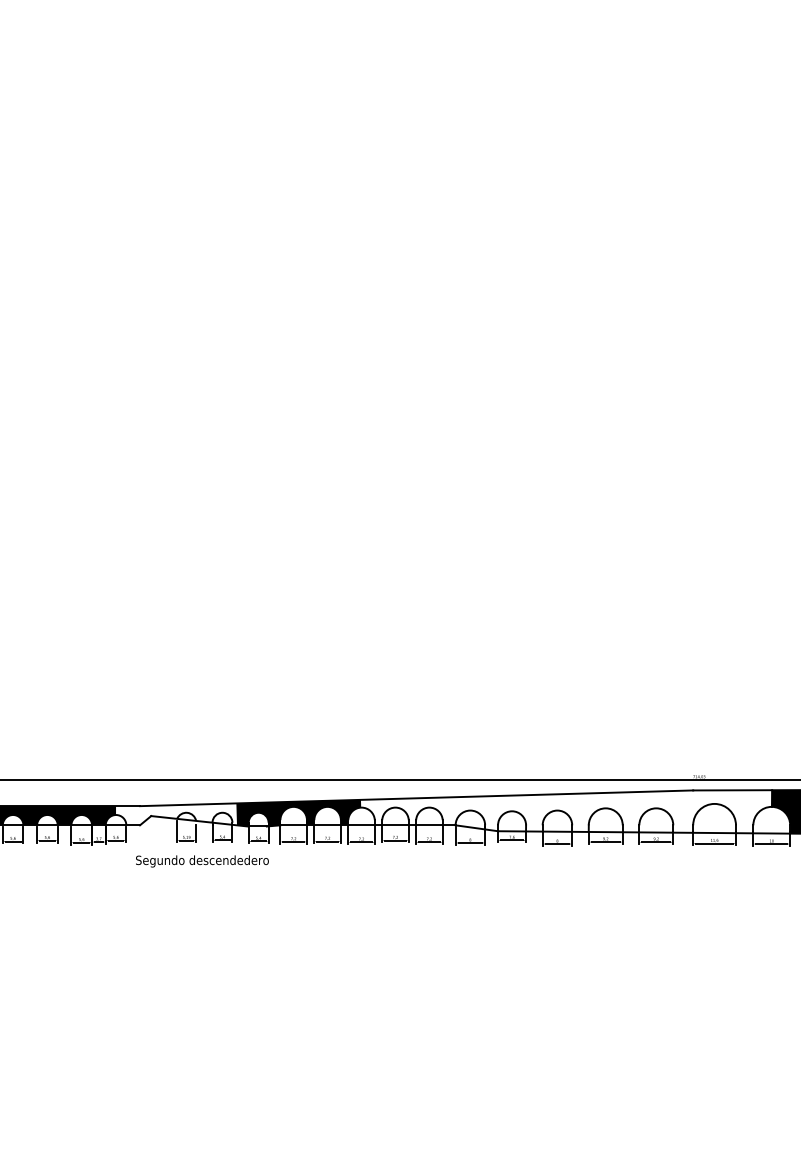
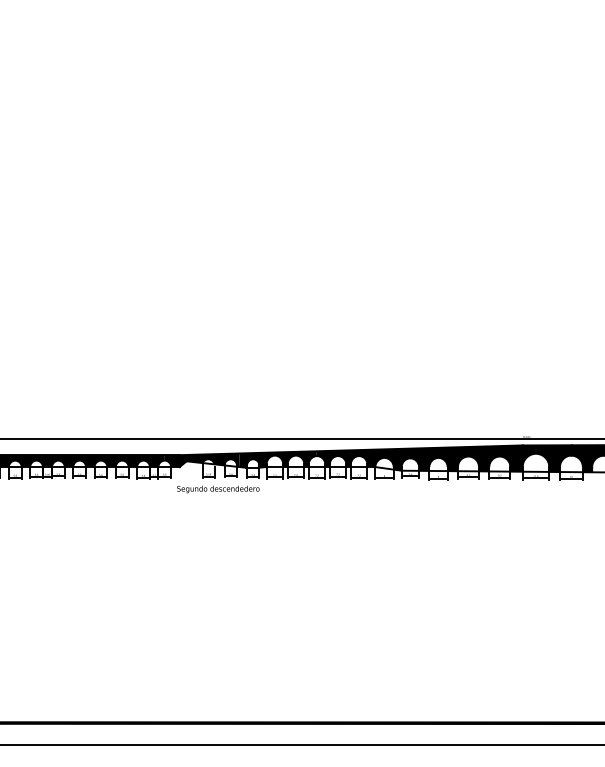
fill: (565, 811) -> (443, 458), added
fill: (175, 814) -> (201, 460), added

